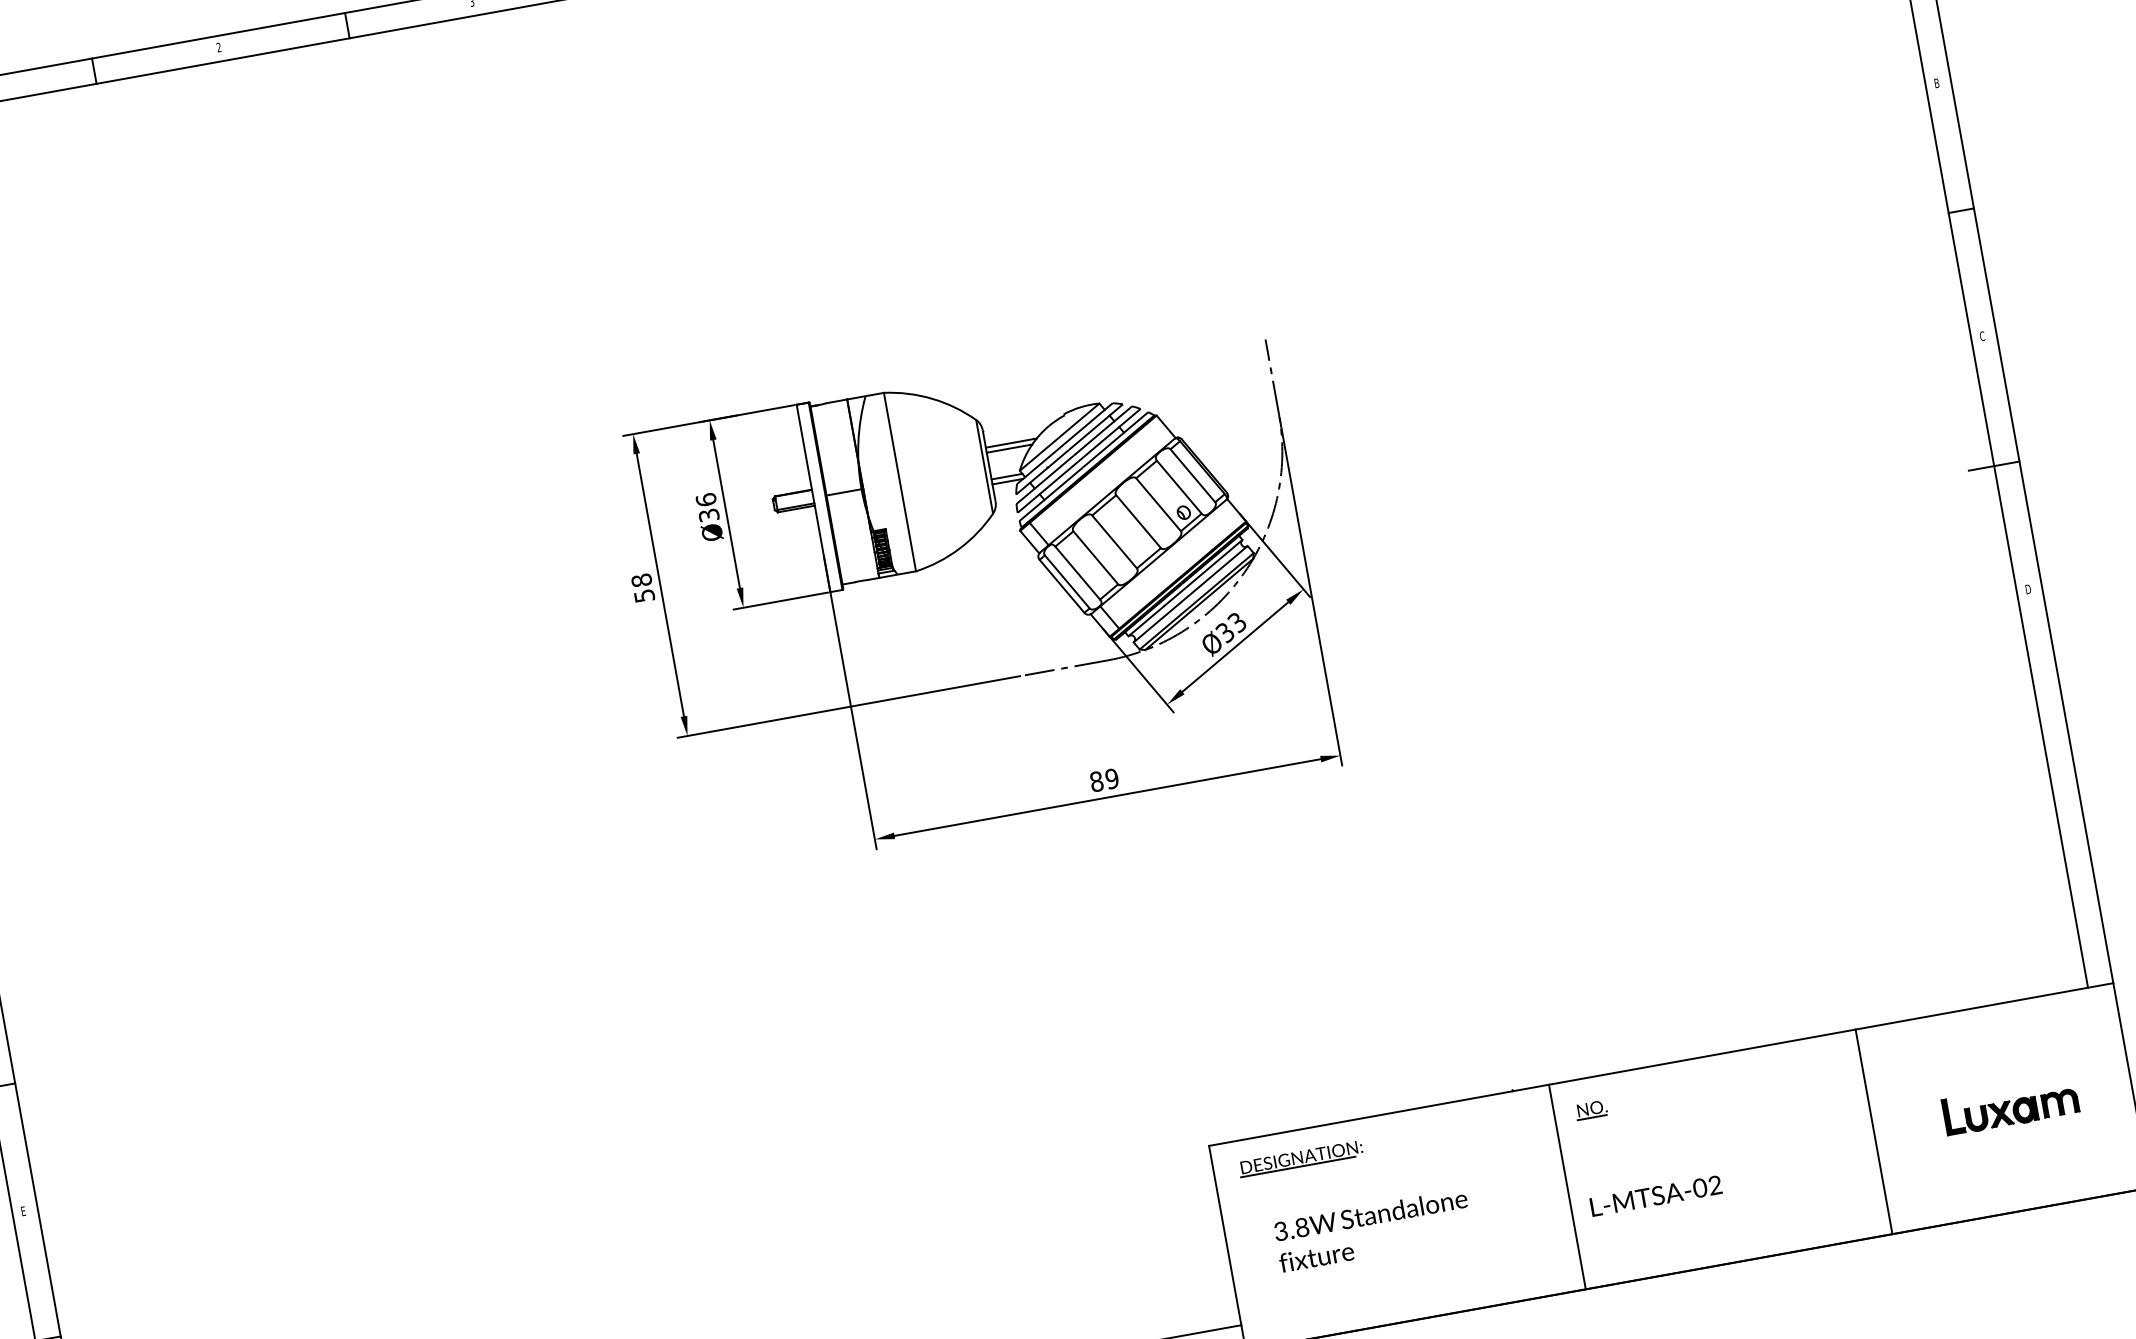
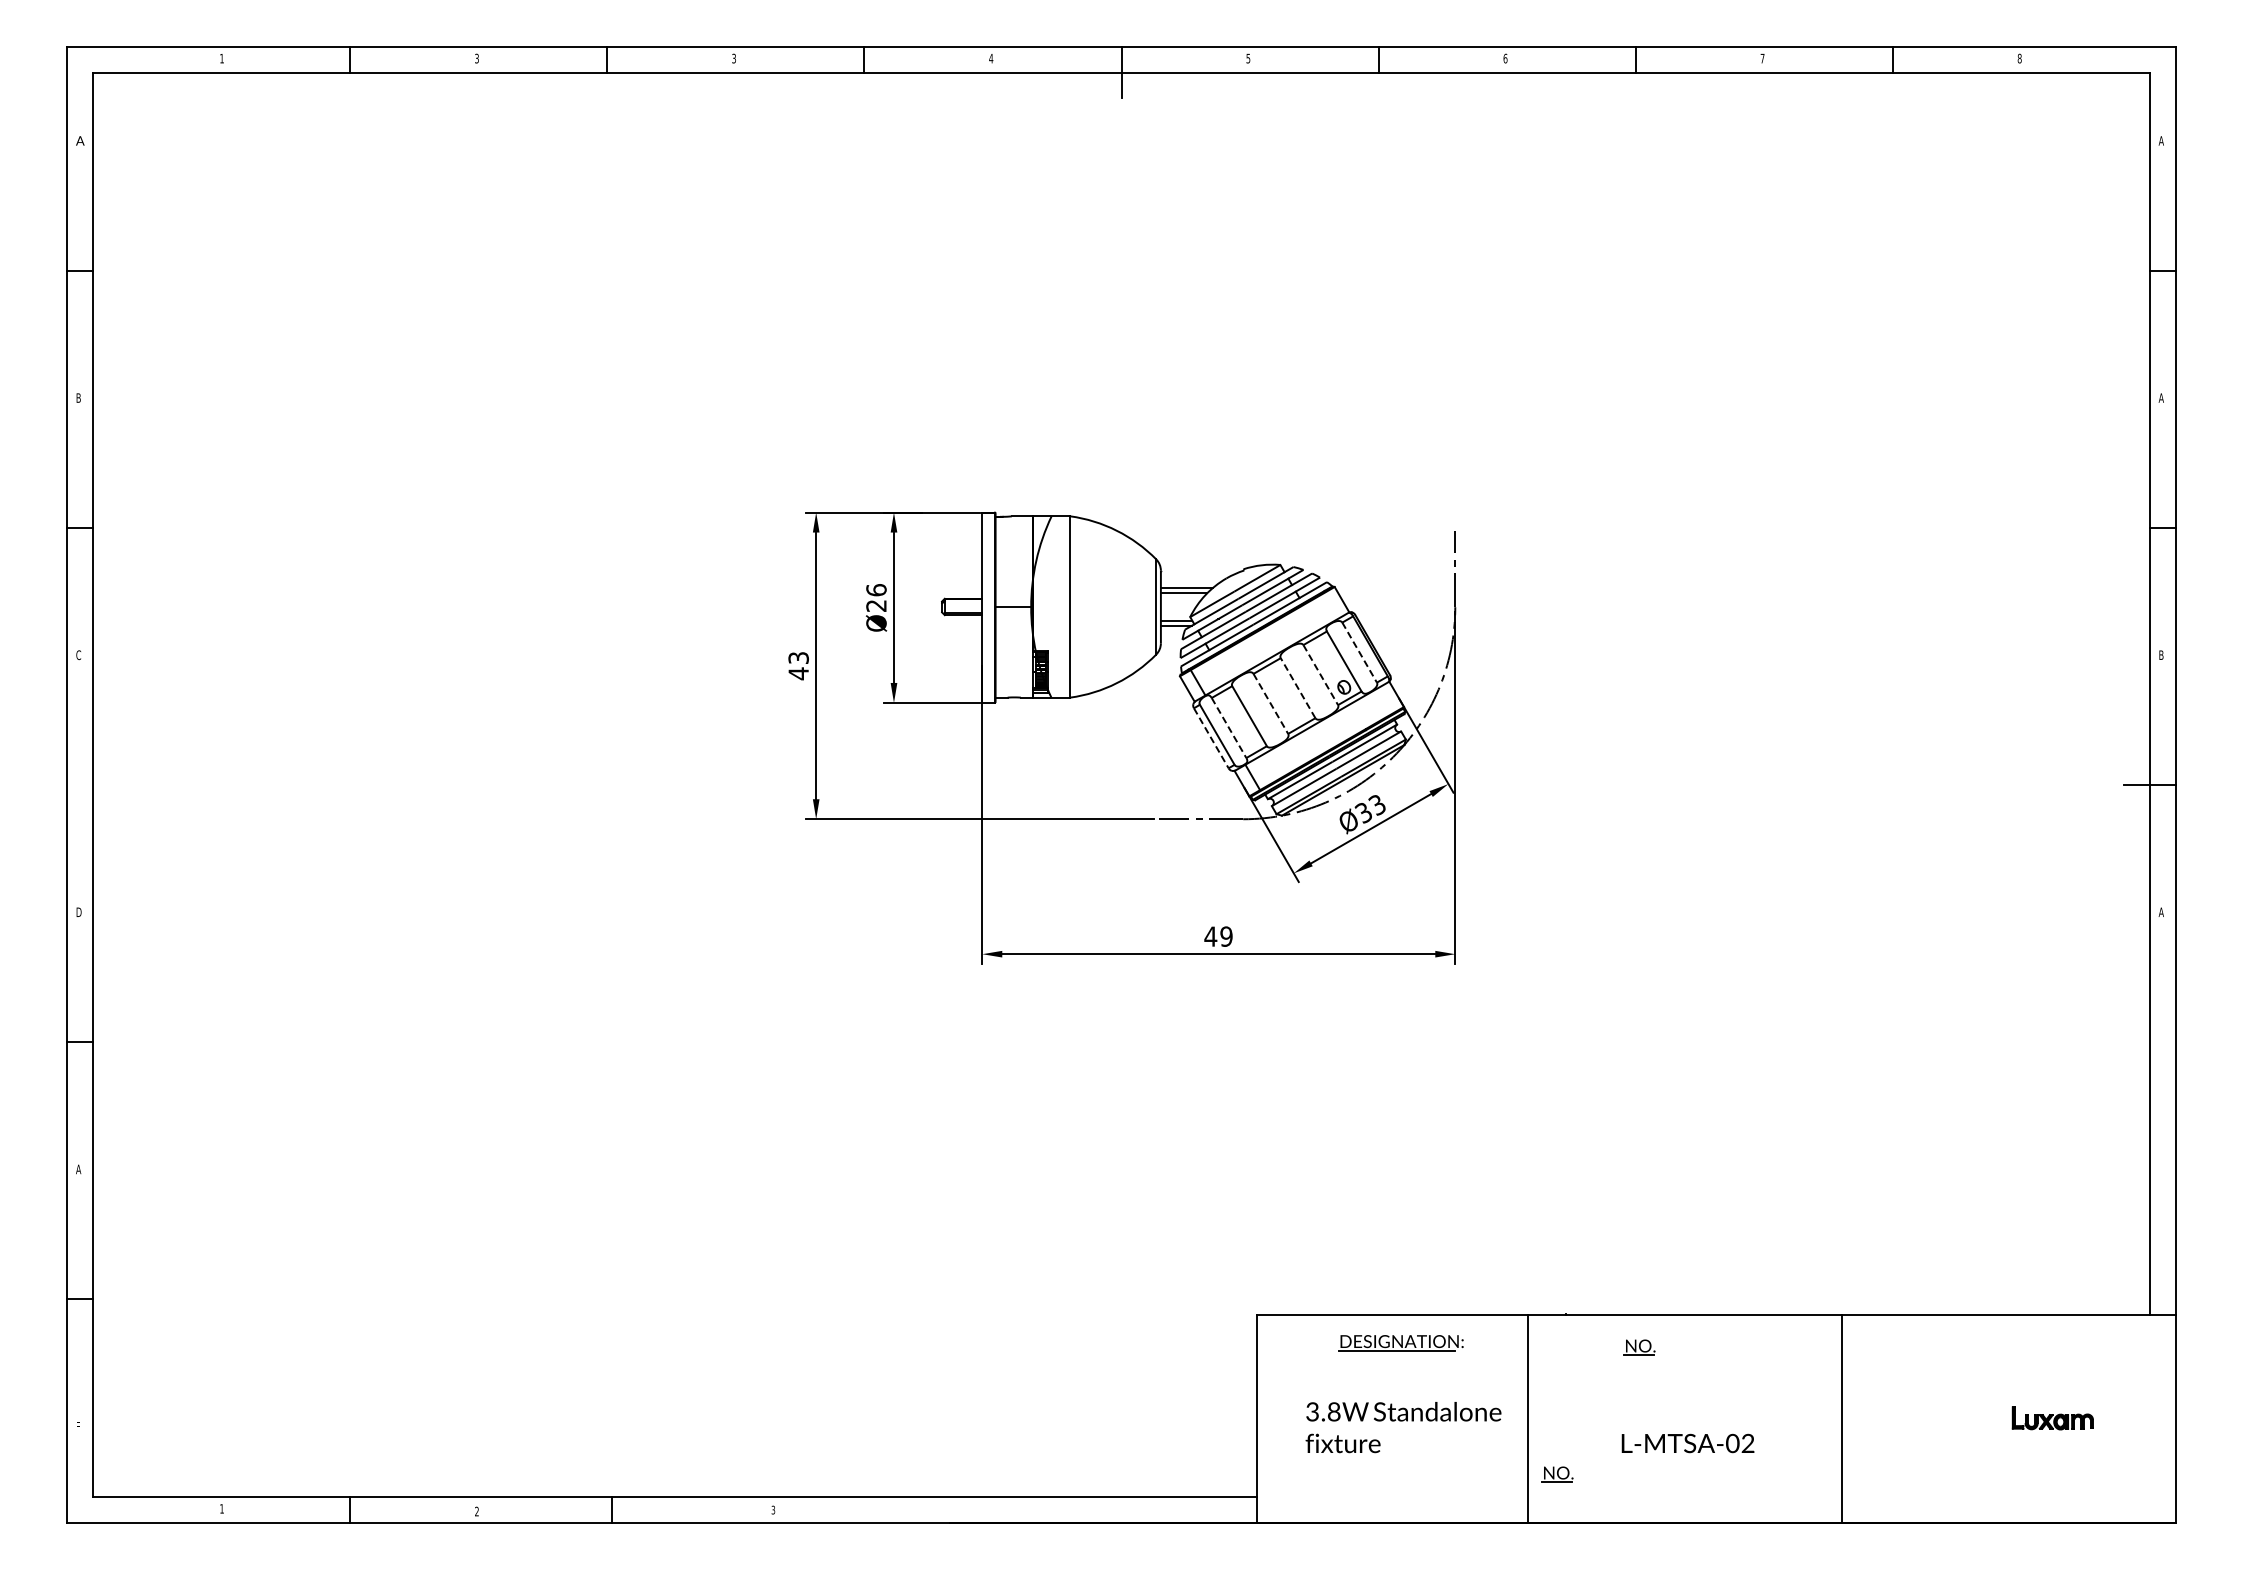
text: (218, 47) -> (476, 58), 2 -> 3
text: (1935, 82) -> (2160, 397), B -> A
text: (1982, 336) -> (2161, 655), C -> B
line: (1192, 475) -> (1359, 652), solid -> dashed
line: (1158, 505) -> (1320, 675), solid -> dashed
text: (709, 514) -> (876, 605), Ø36 -> Ø26
line: (1139, 521) -> (1298, 688), solid -> dashed
line: (1114, 541) -> (1270, 703), solid -> dashed
line: (1078, 573) -> (1229, 728), solid -> dashed
line: (1062, 586) -> (1211, 738), solid -> dashed
text: (643, 588) -> (798, 666), 58 -> 43
text: (2028, 589) -> (2161, 912), D -> A
text: (1096, 781) -> (1210, 936), 89 -> 49
part: (2010, 1106) -> (2052, 1418), size x0.6
line: (1873, 1131) -> (1841, 1418), moved
part: (1300, 1159) -> (1400, 1343), moved
line: (1567, 1186) -> (1528, 1418), moved
text: (23, 1211) -> (78, 1169), E -> A
part: (1533, 1249) -> (1557, 1474), added

